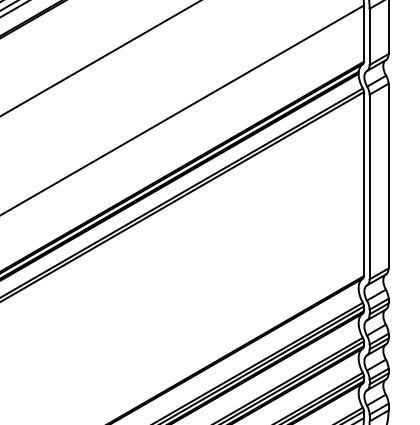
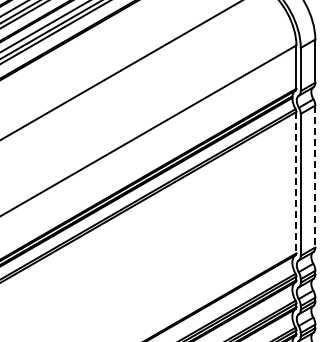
line: (388, 176) -> (315, 176), solid -> dashed
line: (364, 183) -> (296, 182), solid -> dashed

